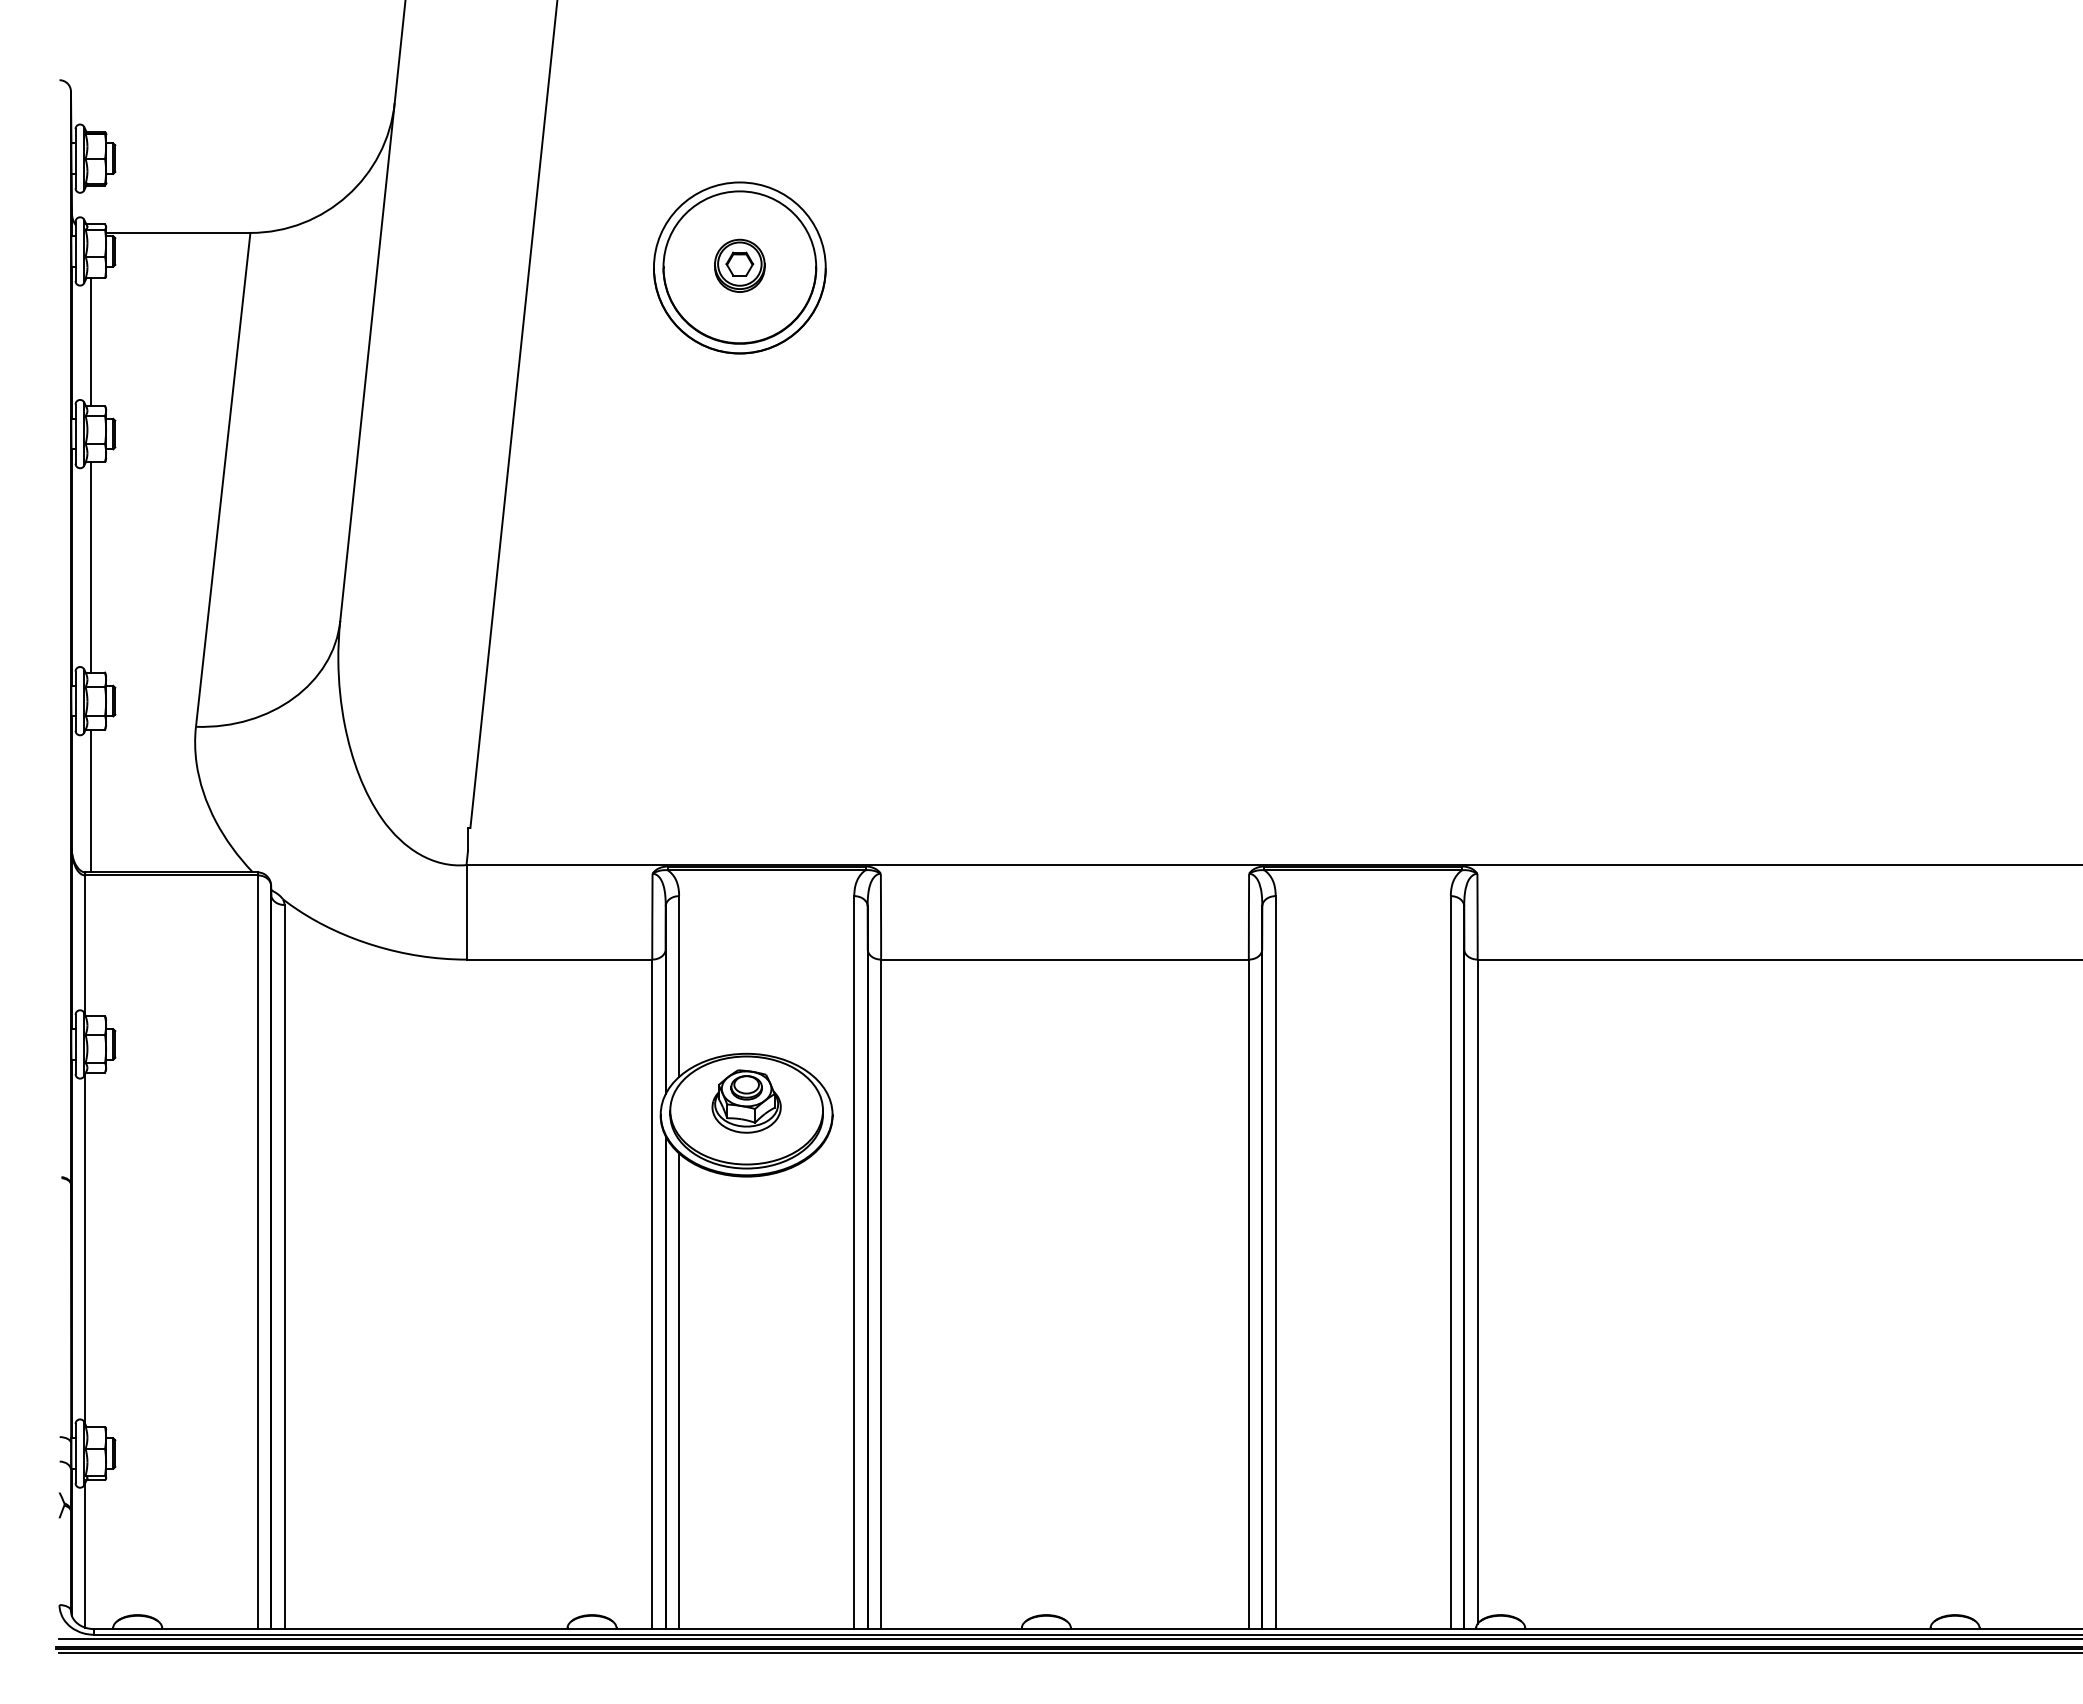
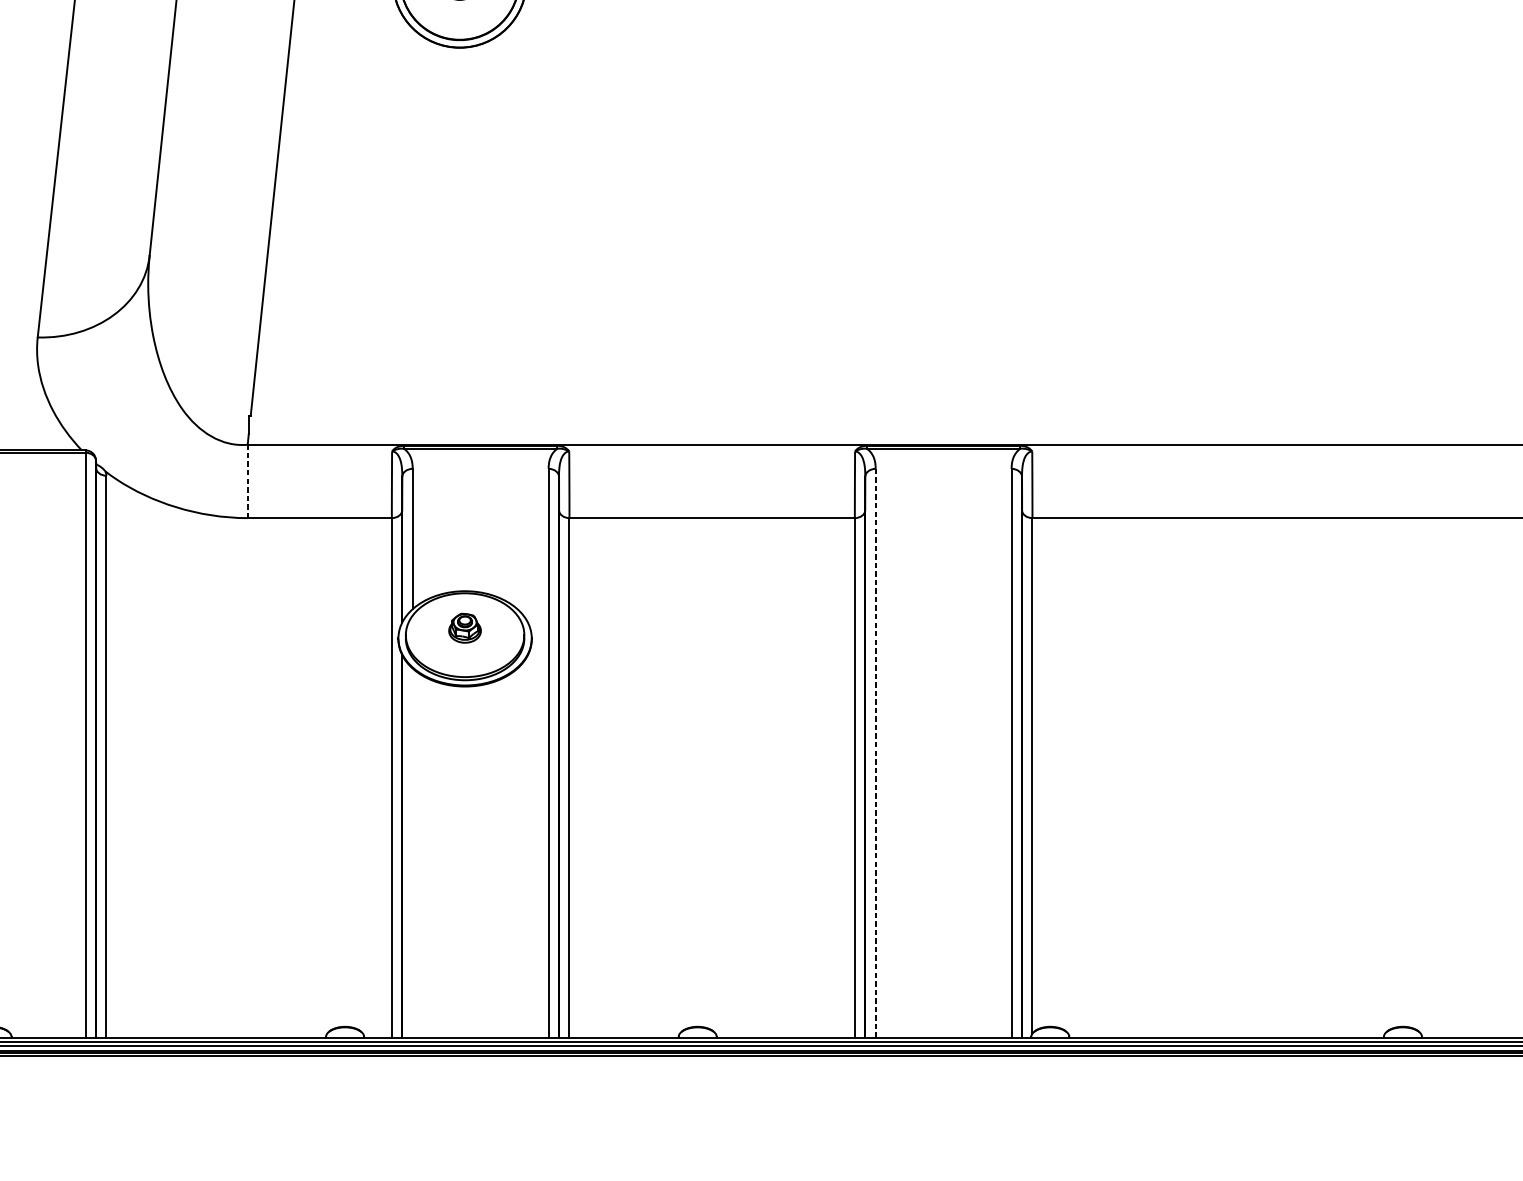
line: (466, 911) -> (247, 480), solid -> dashed
part: (746, 1101) -> (464, 628), size x0.6
line: (1275, 1263) -> (875, 753), solid -> dashed
line: (679, 1391) -> (412, 853), removed

